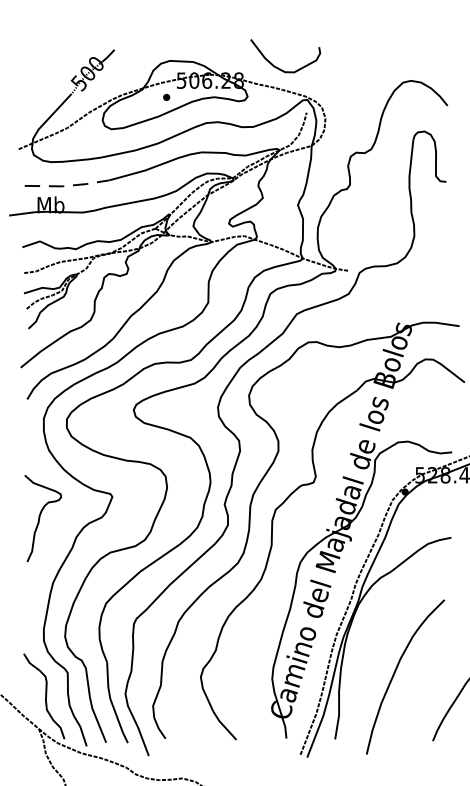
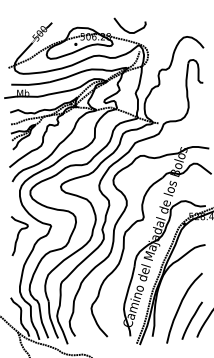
line: (66, 185) -> (30, 84), dashed -> solid
curve: (420, 703) -> (191, 320), added

